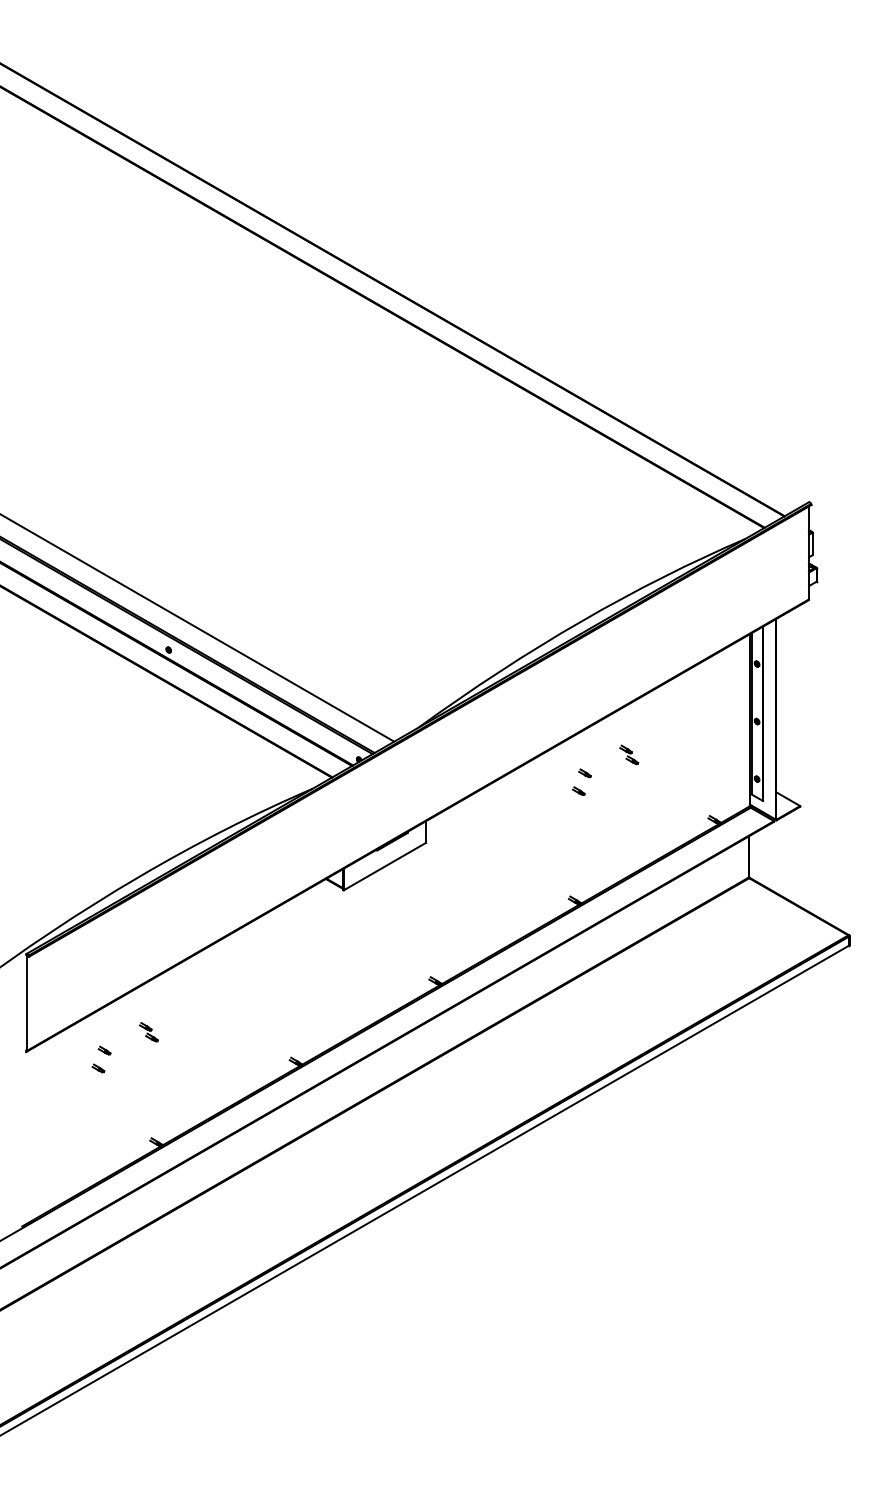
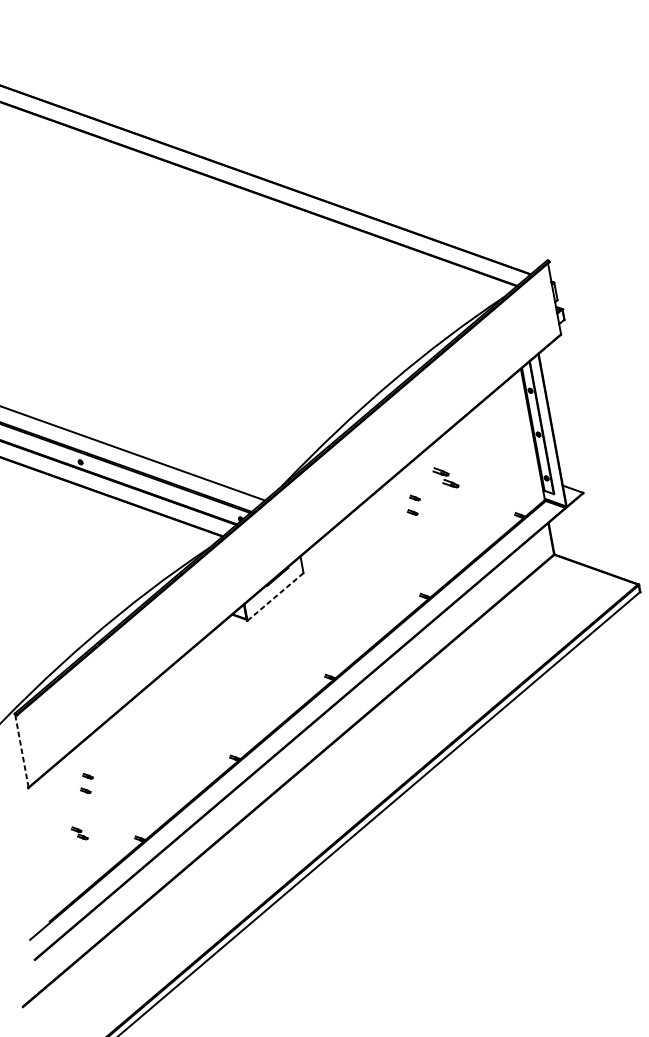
part: (629, 754) -> (446, 477), size x1.6
line: (384, 866) -> (275, 596), solid -> dashed
line: (26, 1003) -> (21, 751), solid -> dashed
part: (148, 1032) -> (79, 833), moved

